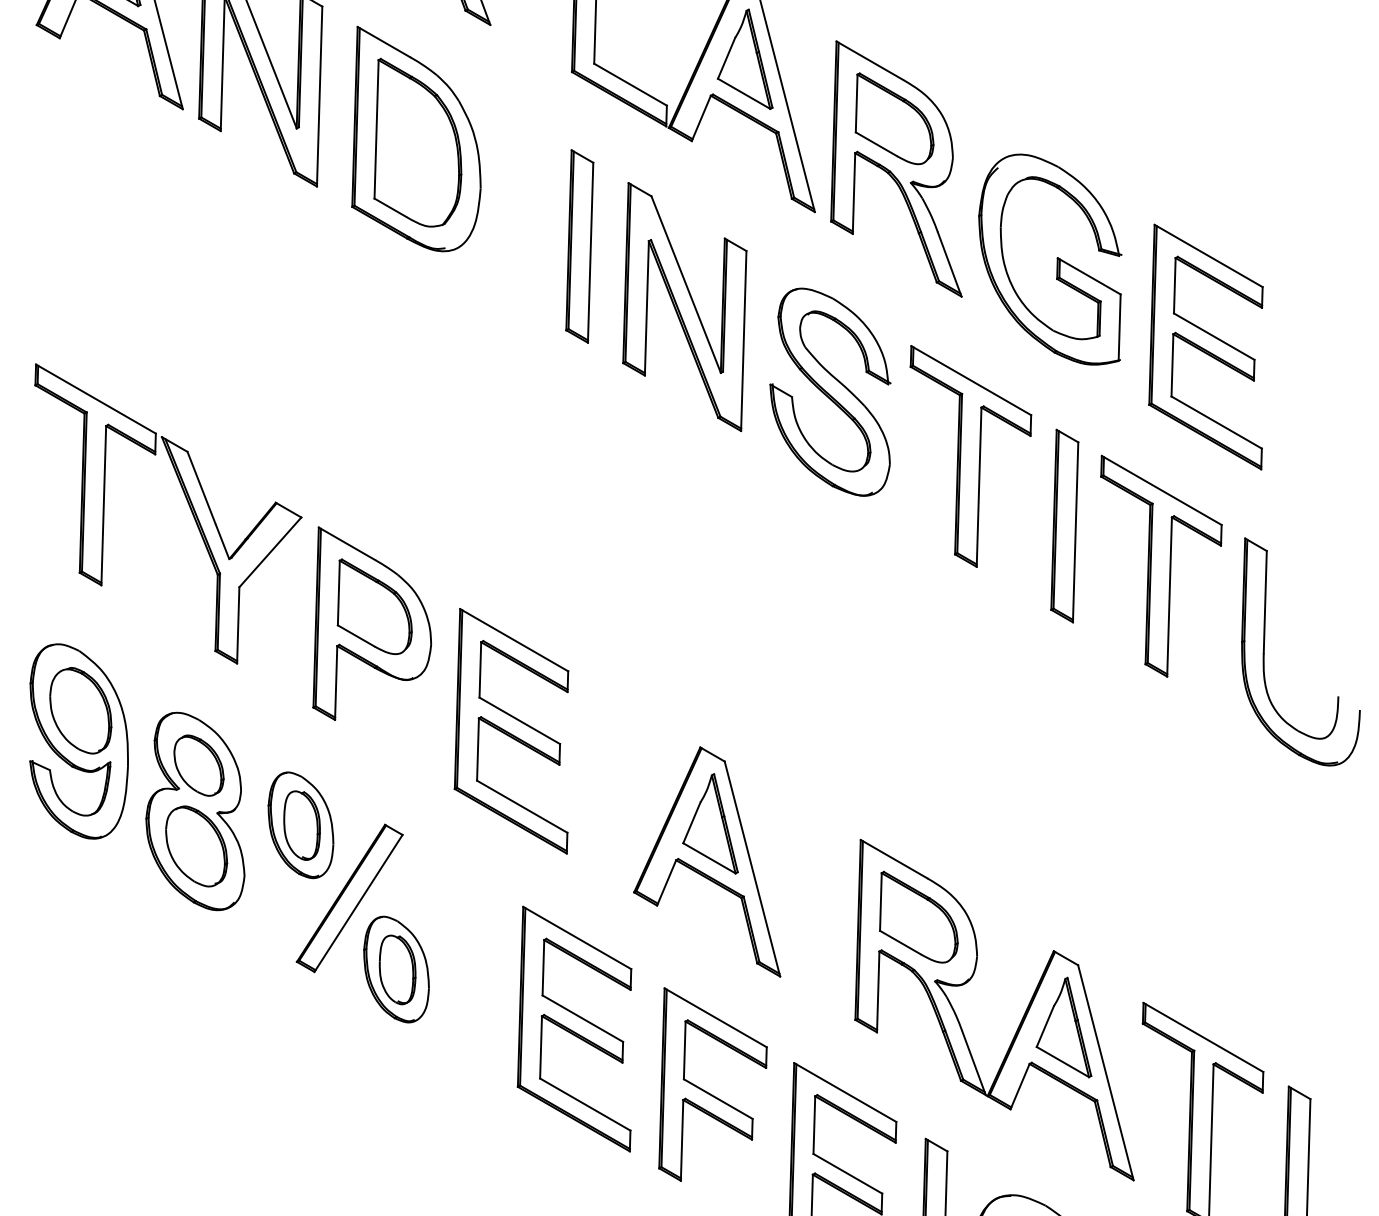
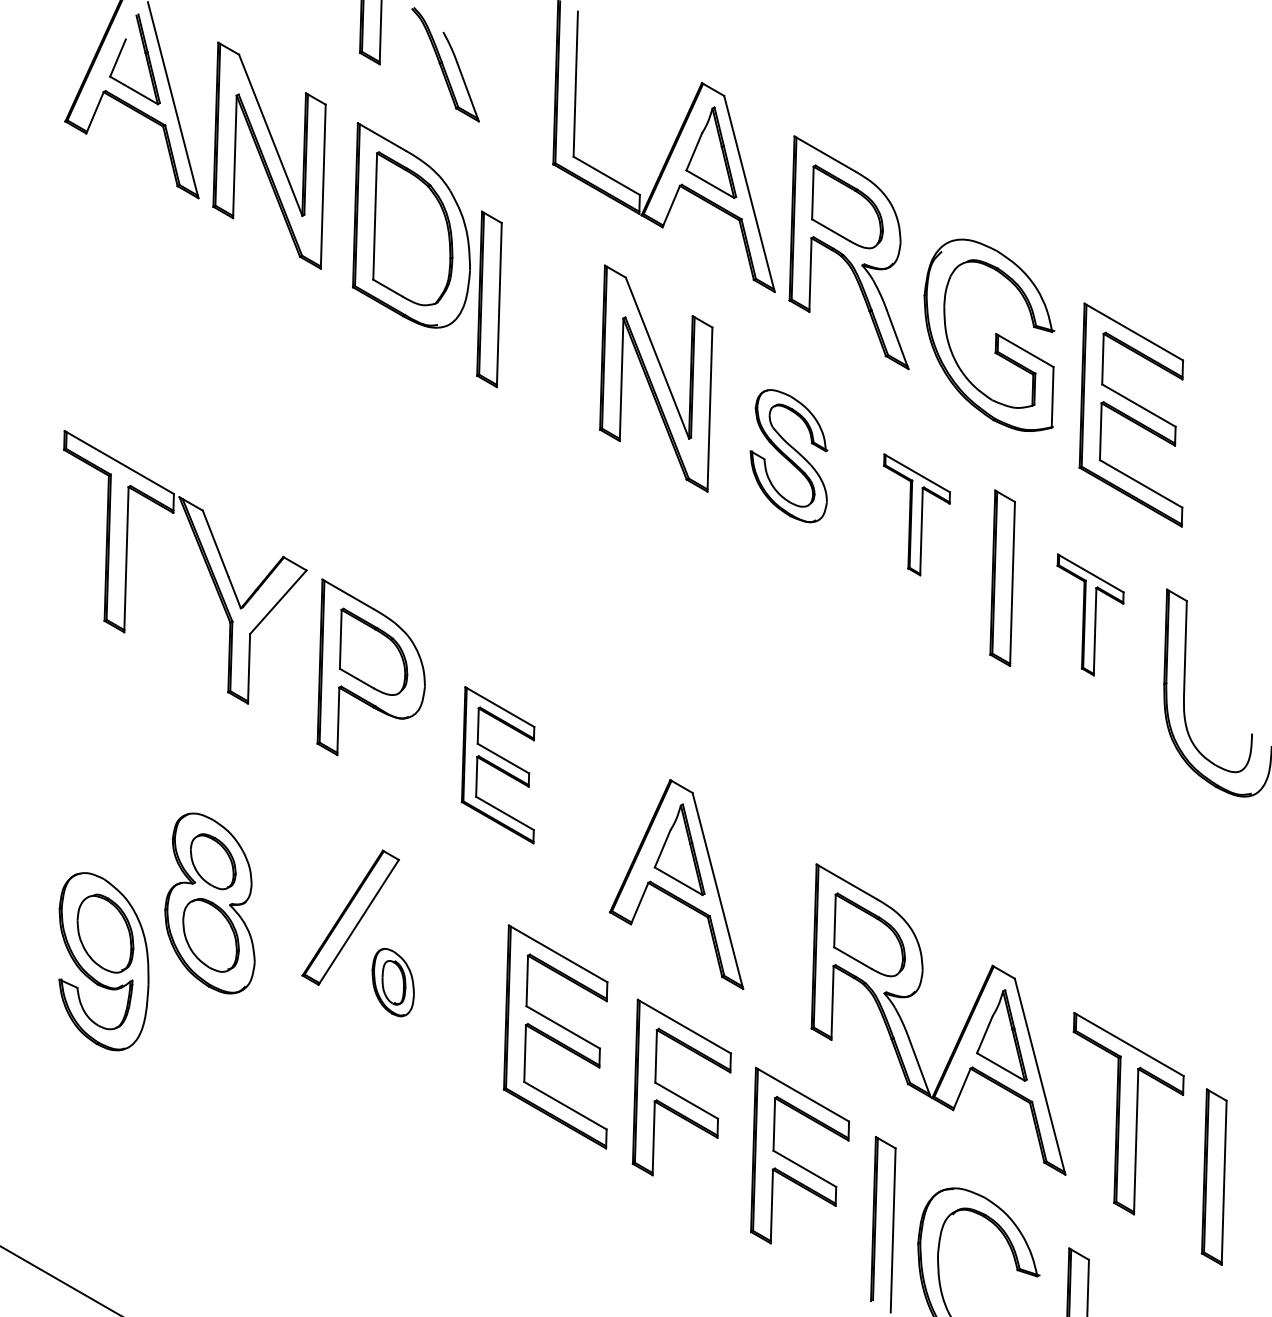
part: (579, 246) -> (489, 299), moved
part: (829, 391) -> (788, 455), size x0.7
part: (970, 456) -> (916, 514), size x0.6
part: (1161, 565) -> (1090, 614), size x0.6
part: (510, 730) -> (497, 764), size x0.7
part: (78, 741) -> (103, 961), moved
part: (194, 811) -> (209, 903), moved
part: (300, 825) -> (305, 851), removed
part: (395, 969) -> (392, 982), size x0.7

